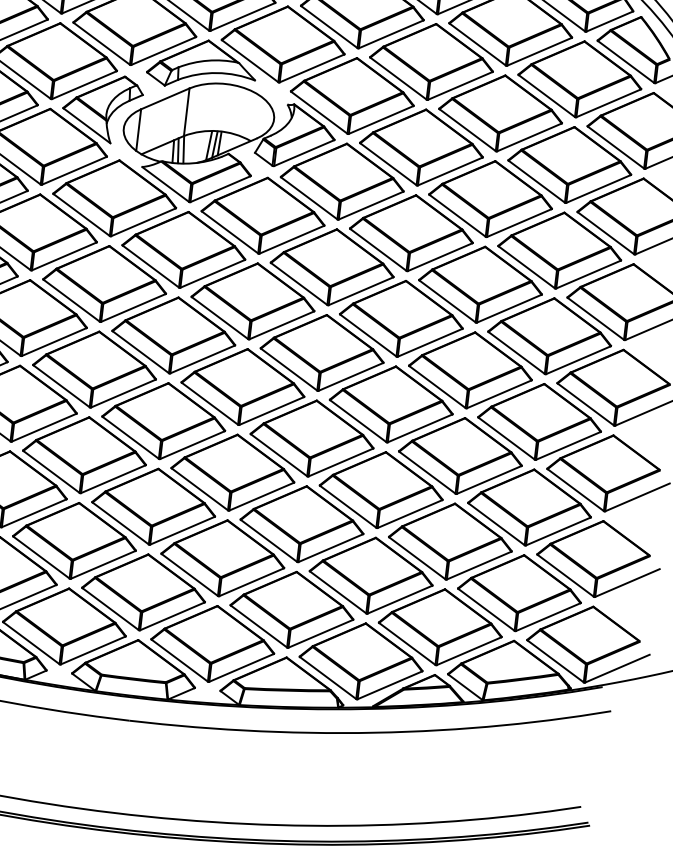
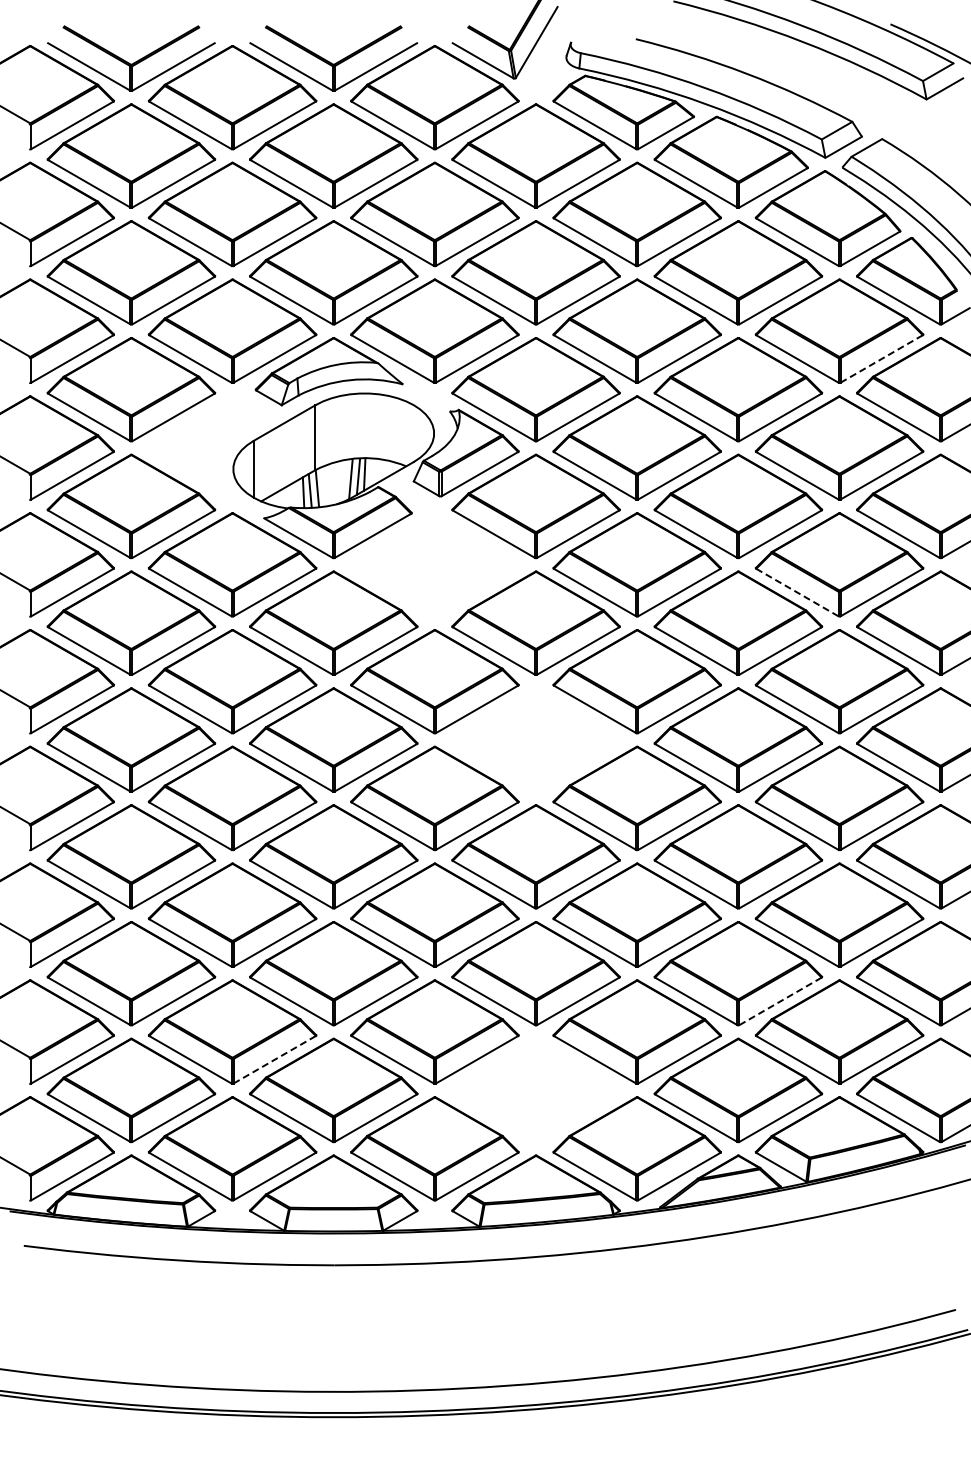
line: (608, 102) -> (881, 358), solid -> dashed
part: (101, 108) -> (200, 445), removed
part: (263, 215) -> (434, 564), removed
line: (526, 267) -> (797, 592), solid -> dashed
part: (322, 352) -> (535, 739), removed
line: (103, 564) -> (274, 1059), solid -> dashed
line: (479, 565) -> (780, 1001), solid -> dashed
part: (291, 609) -> (535, 1090), removed

